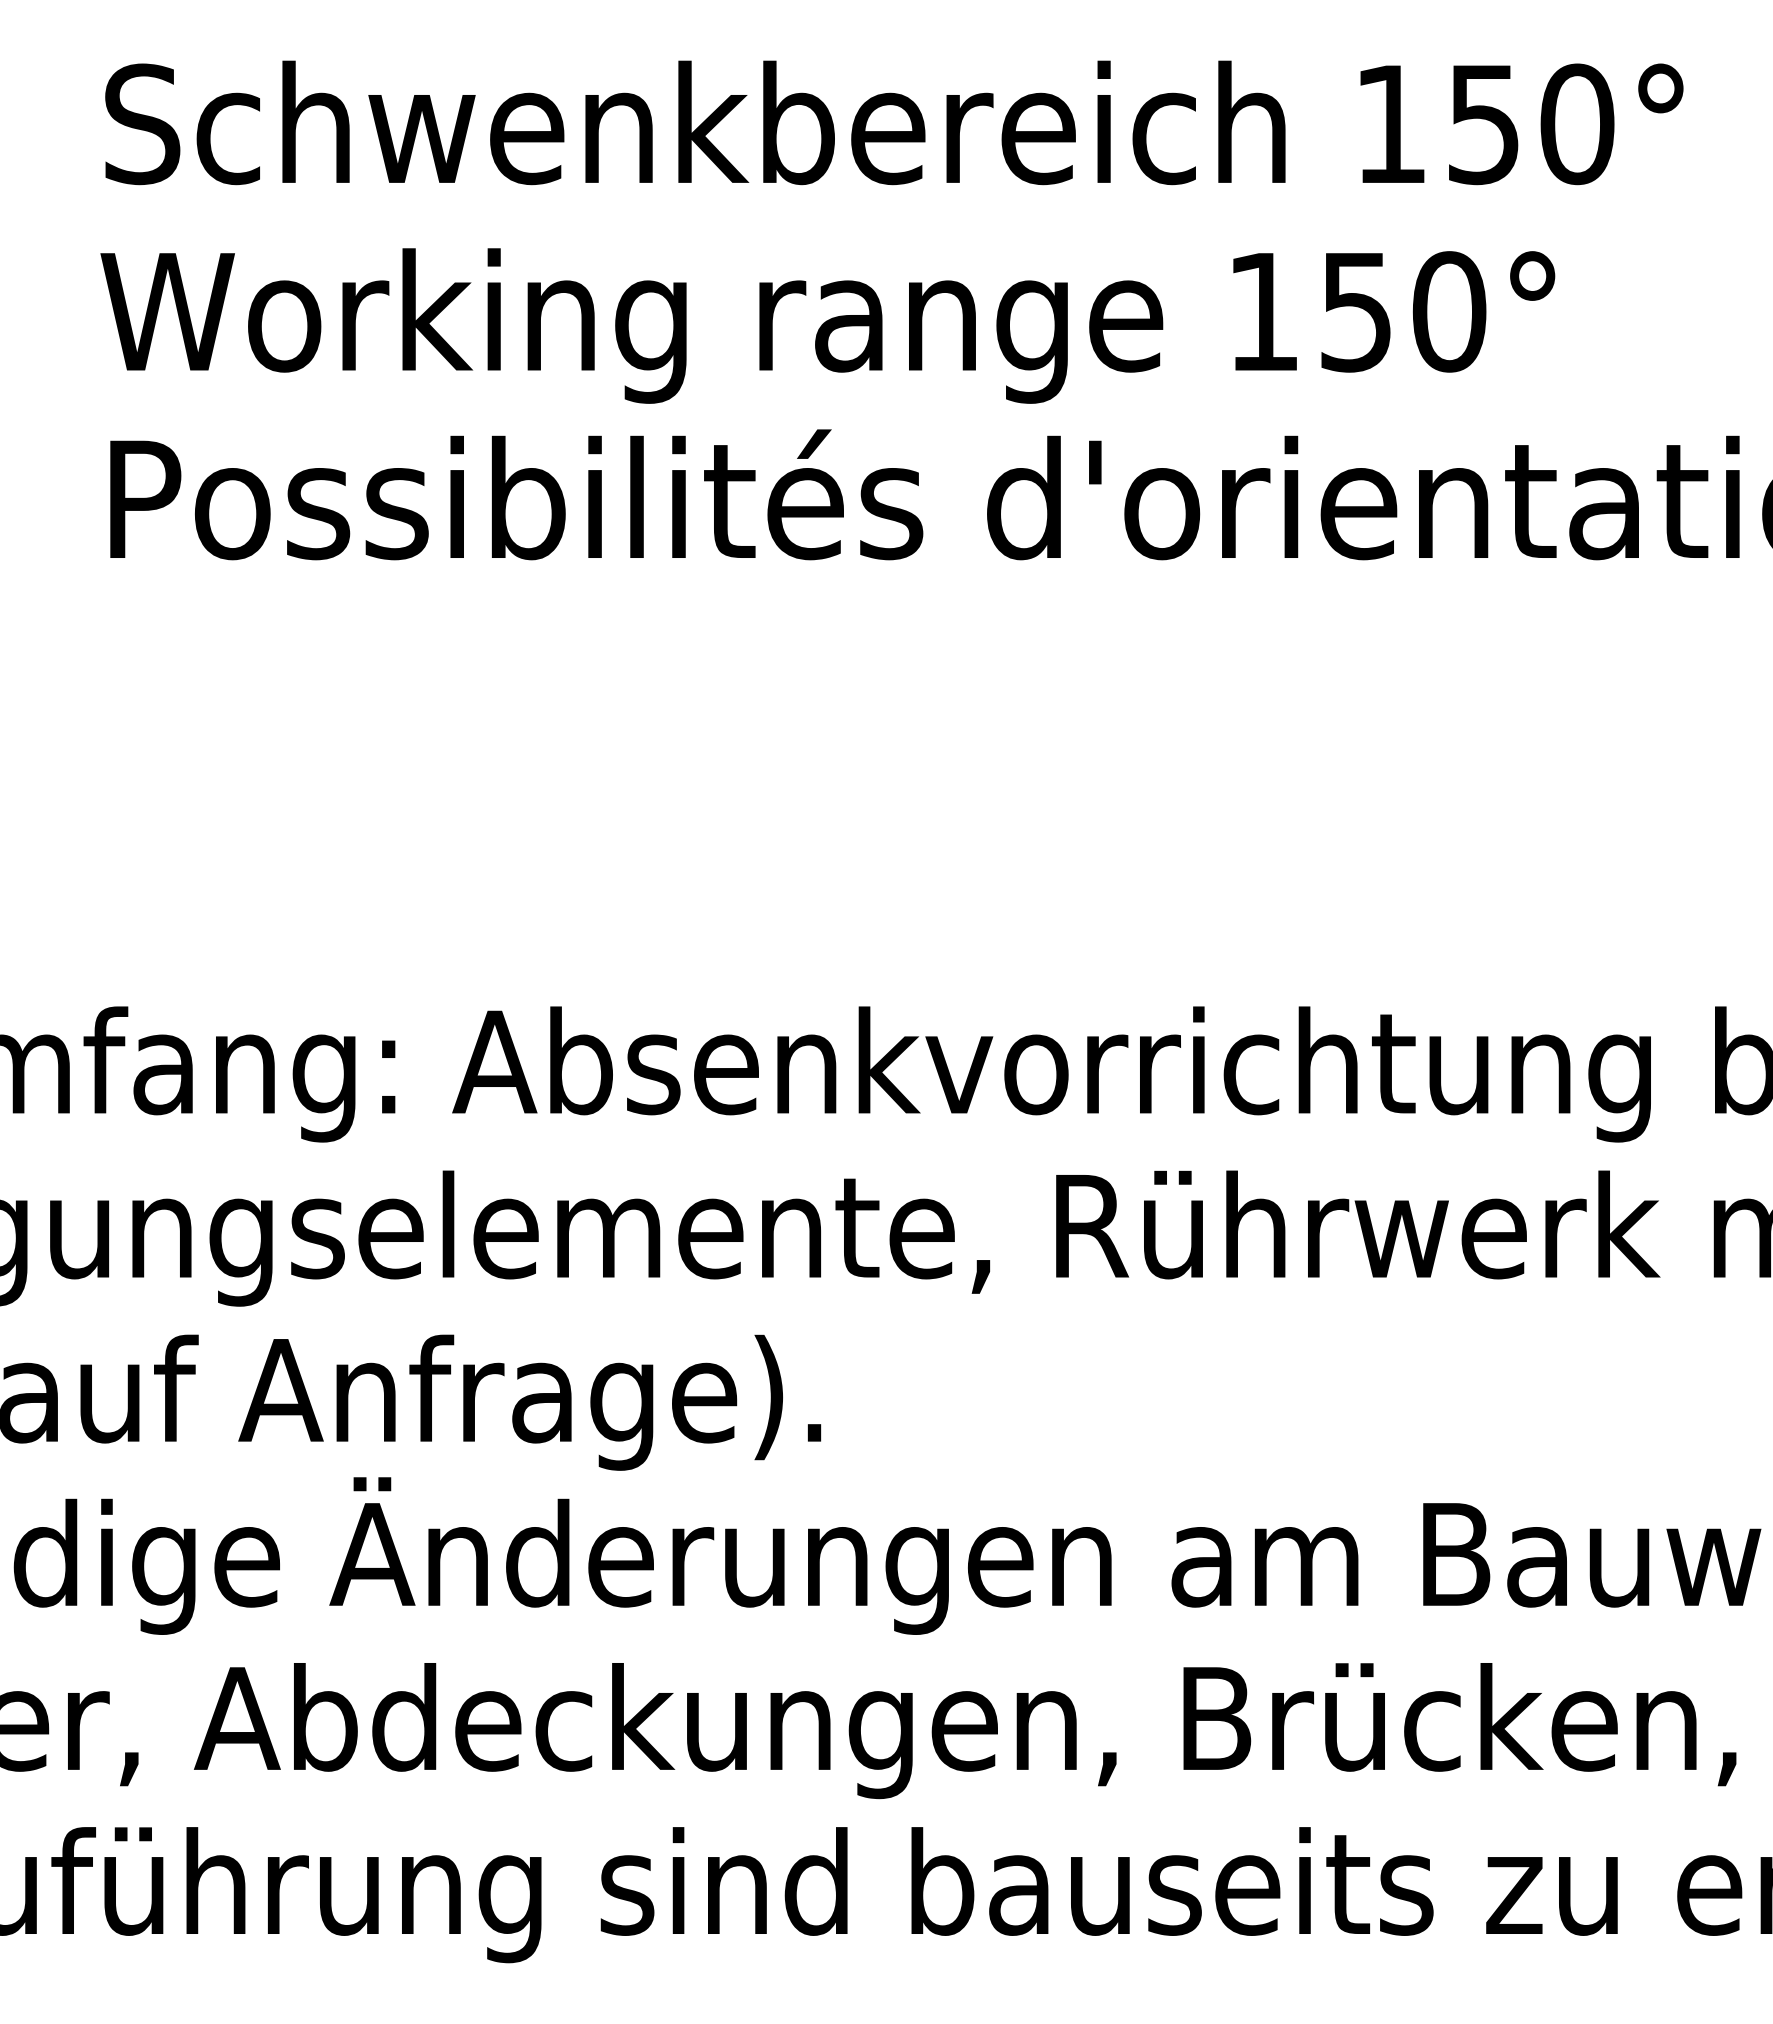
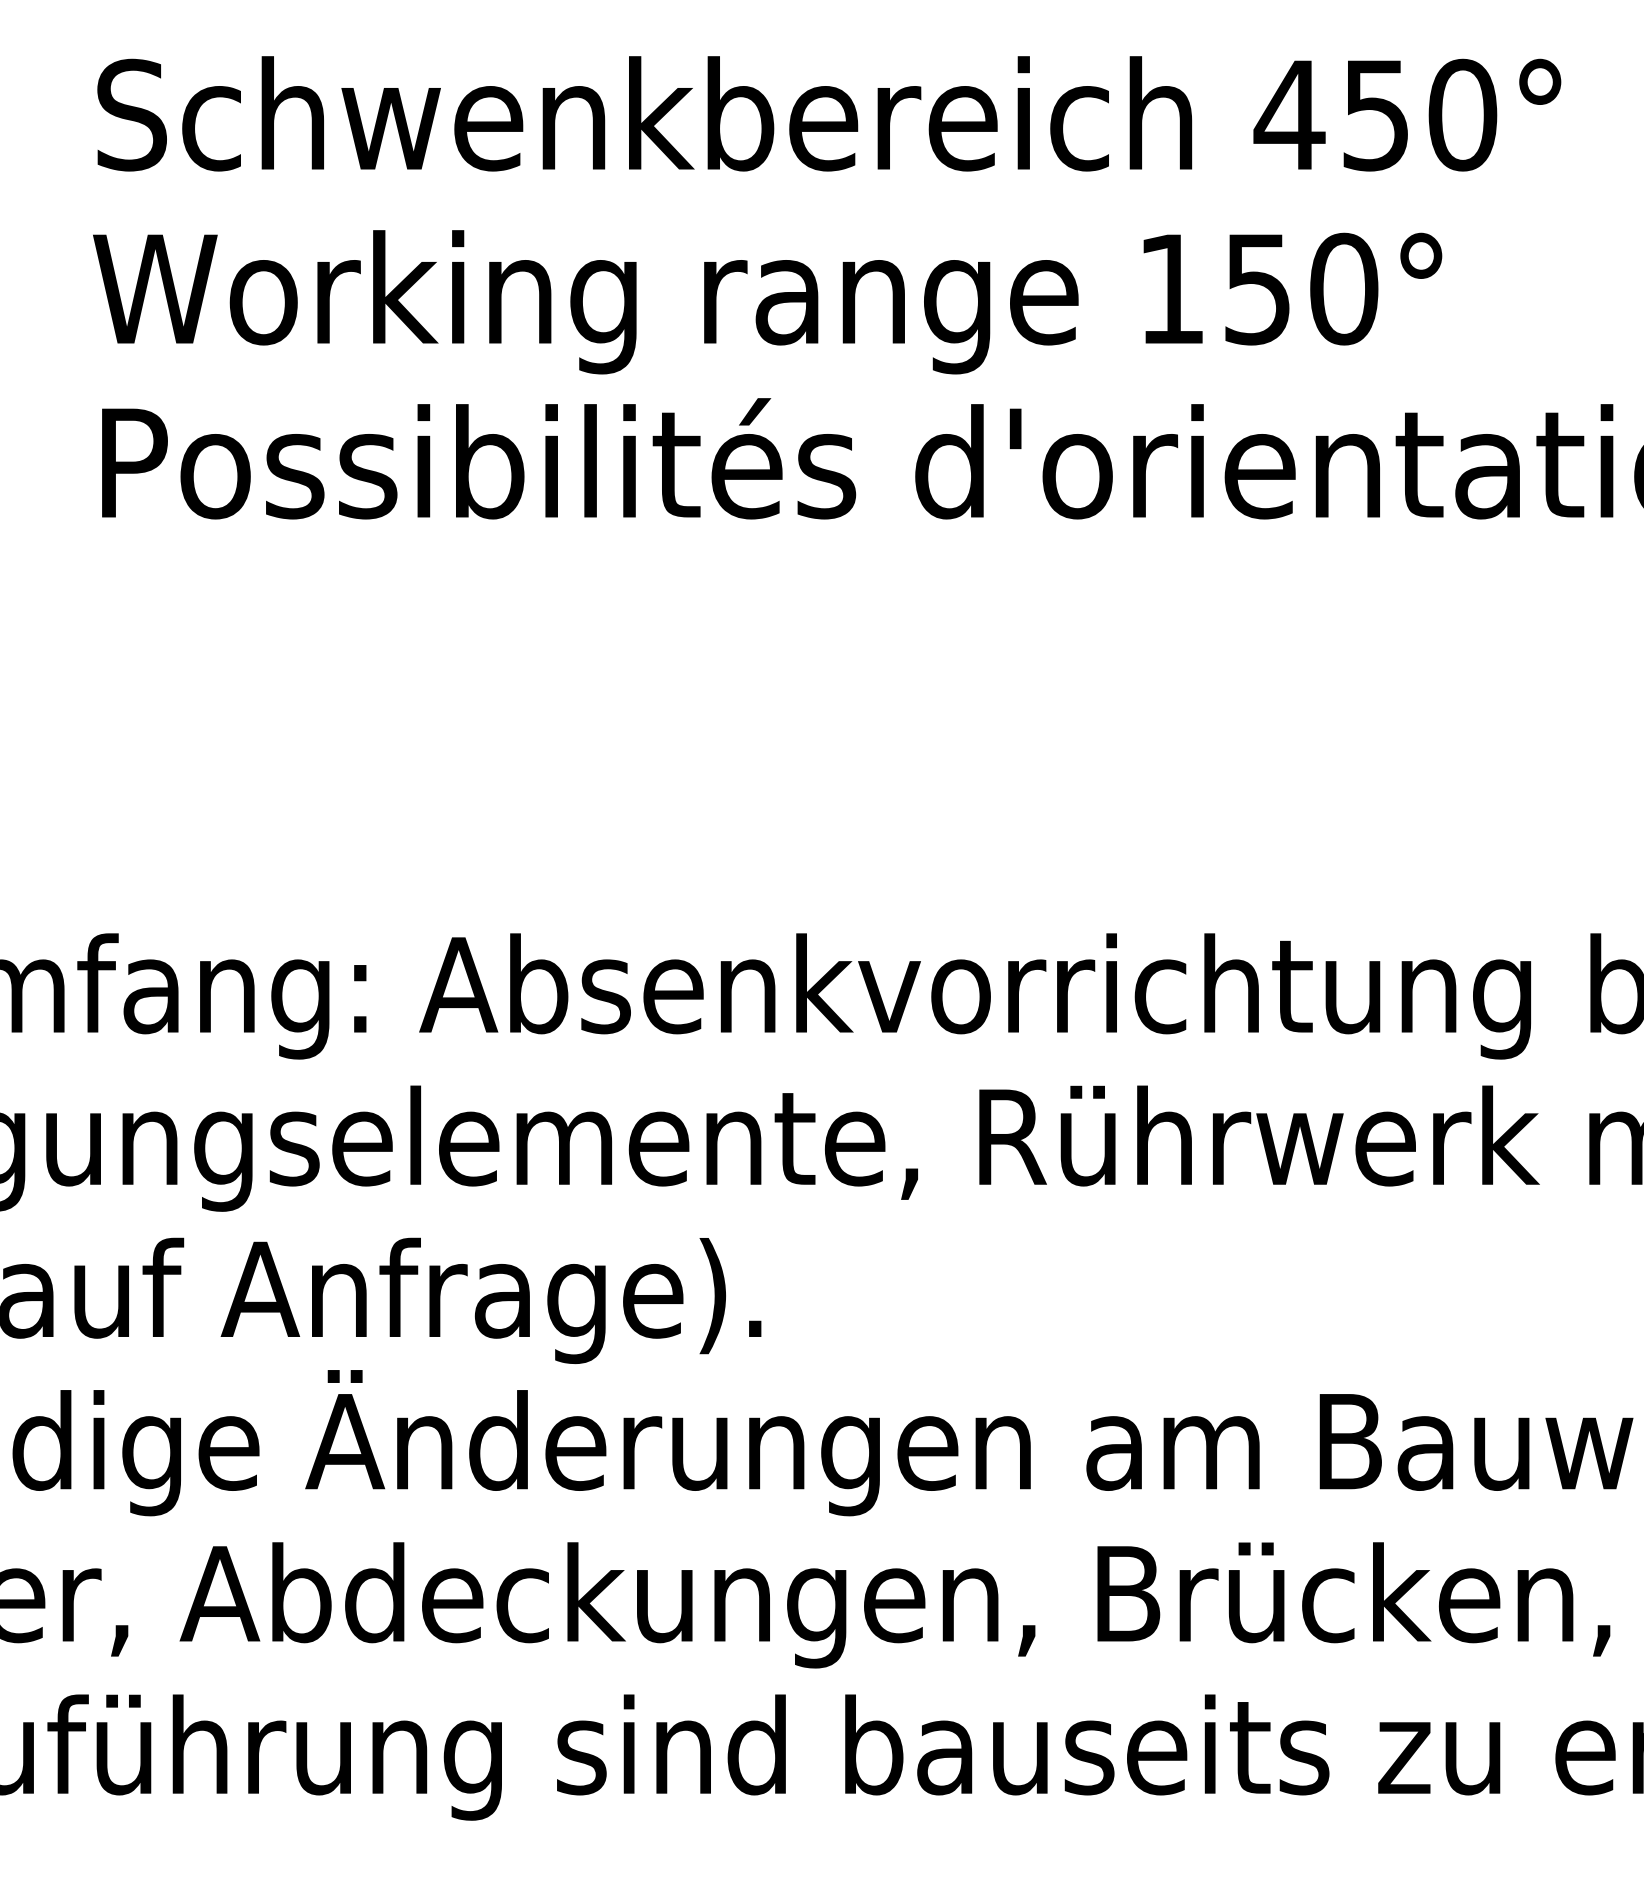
text: (1390, 123) -> (1289, 114), 150° -> 450°

